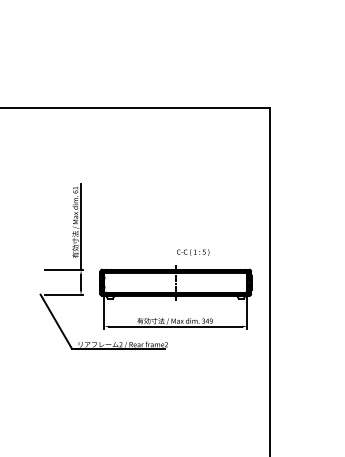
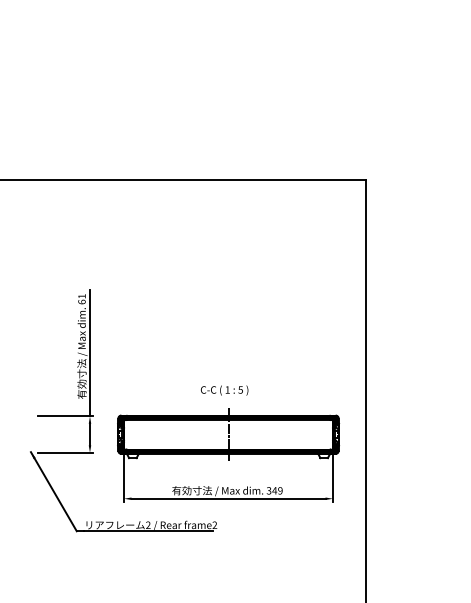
text: (193, 252) -> (225, 390), moved

